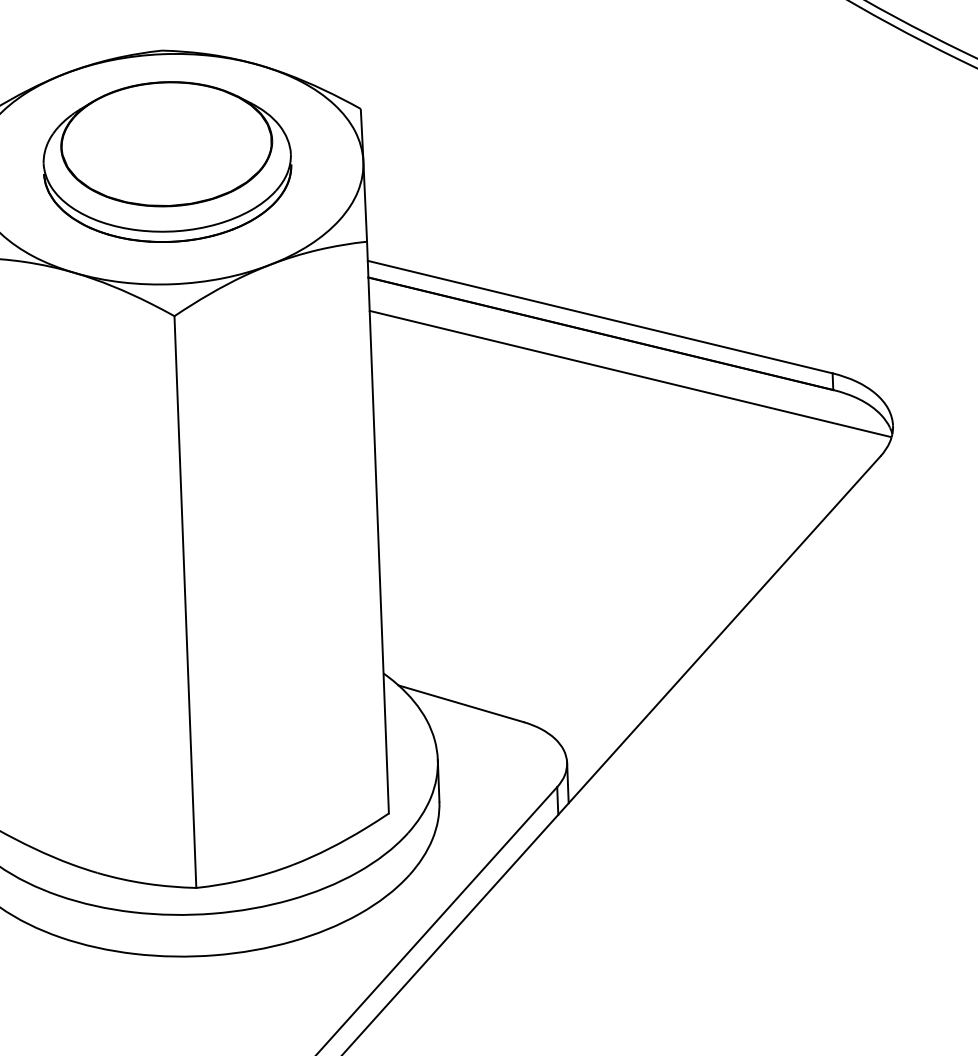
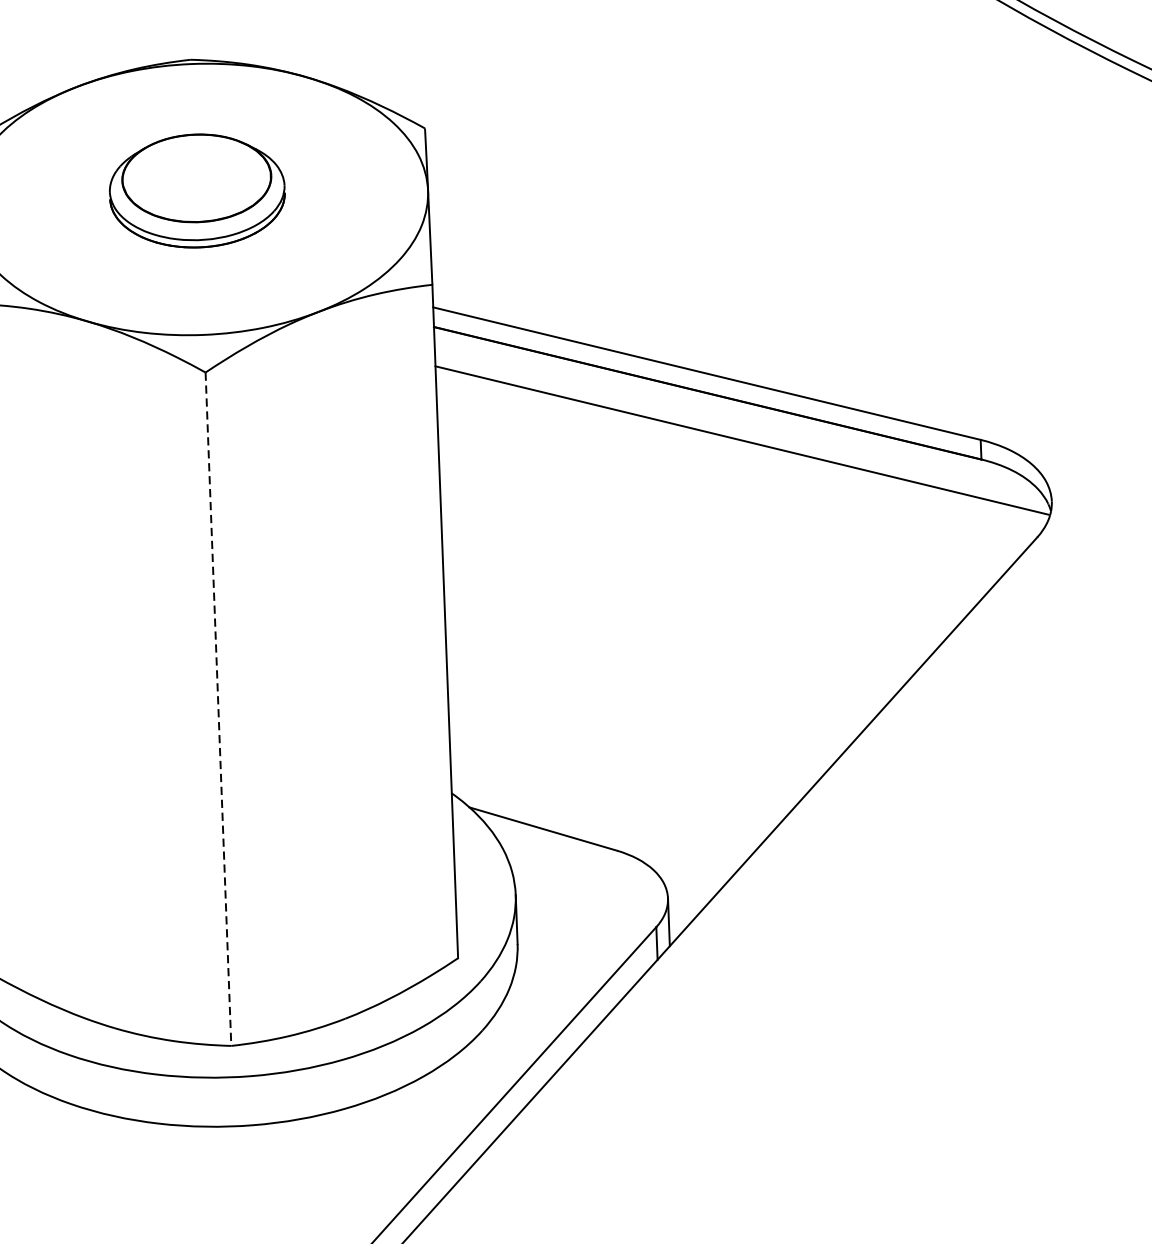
part: (167, 161) -> (197, 190), size x0.6
line: (185, 602) -> (218, 709), solid -> dashed

